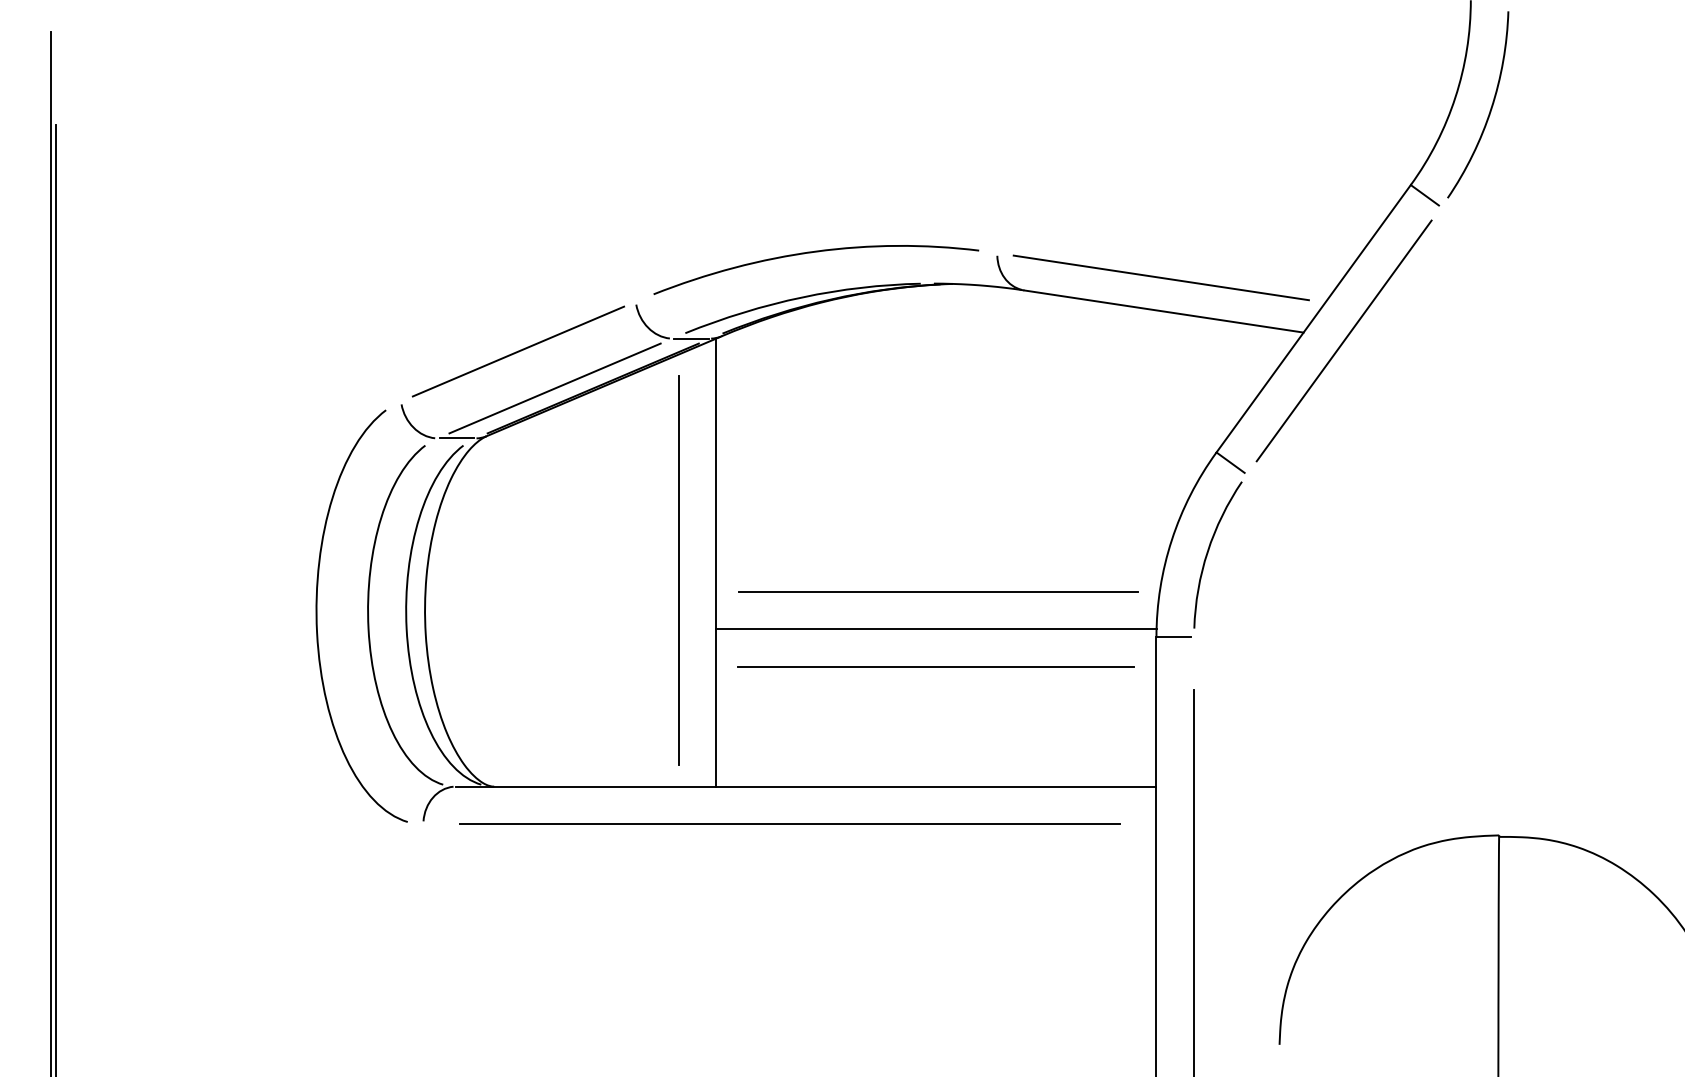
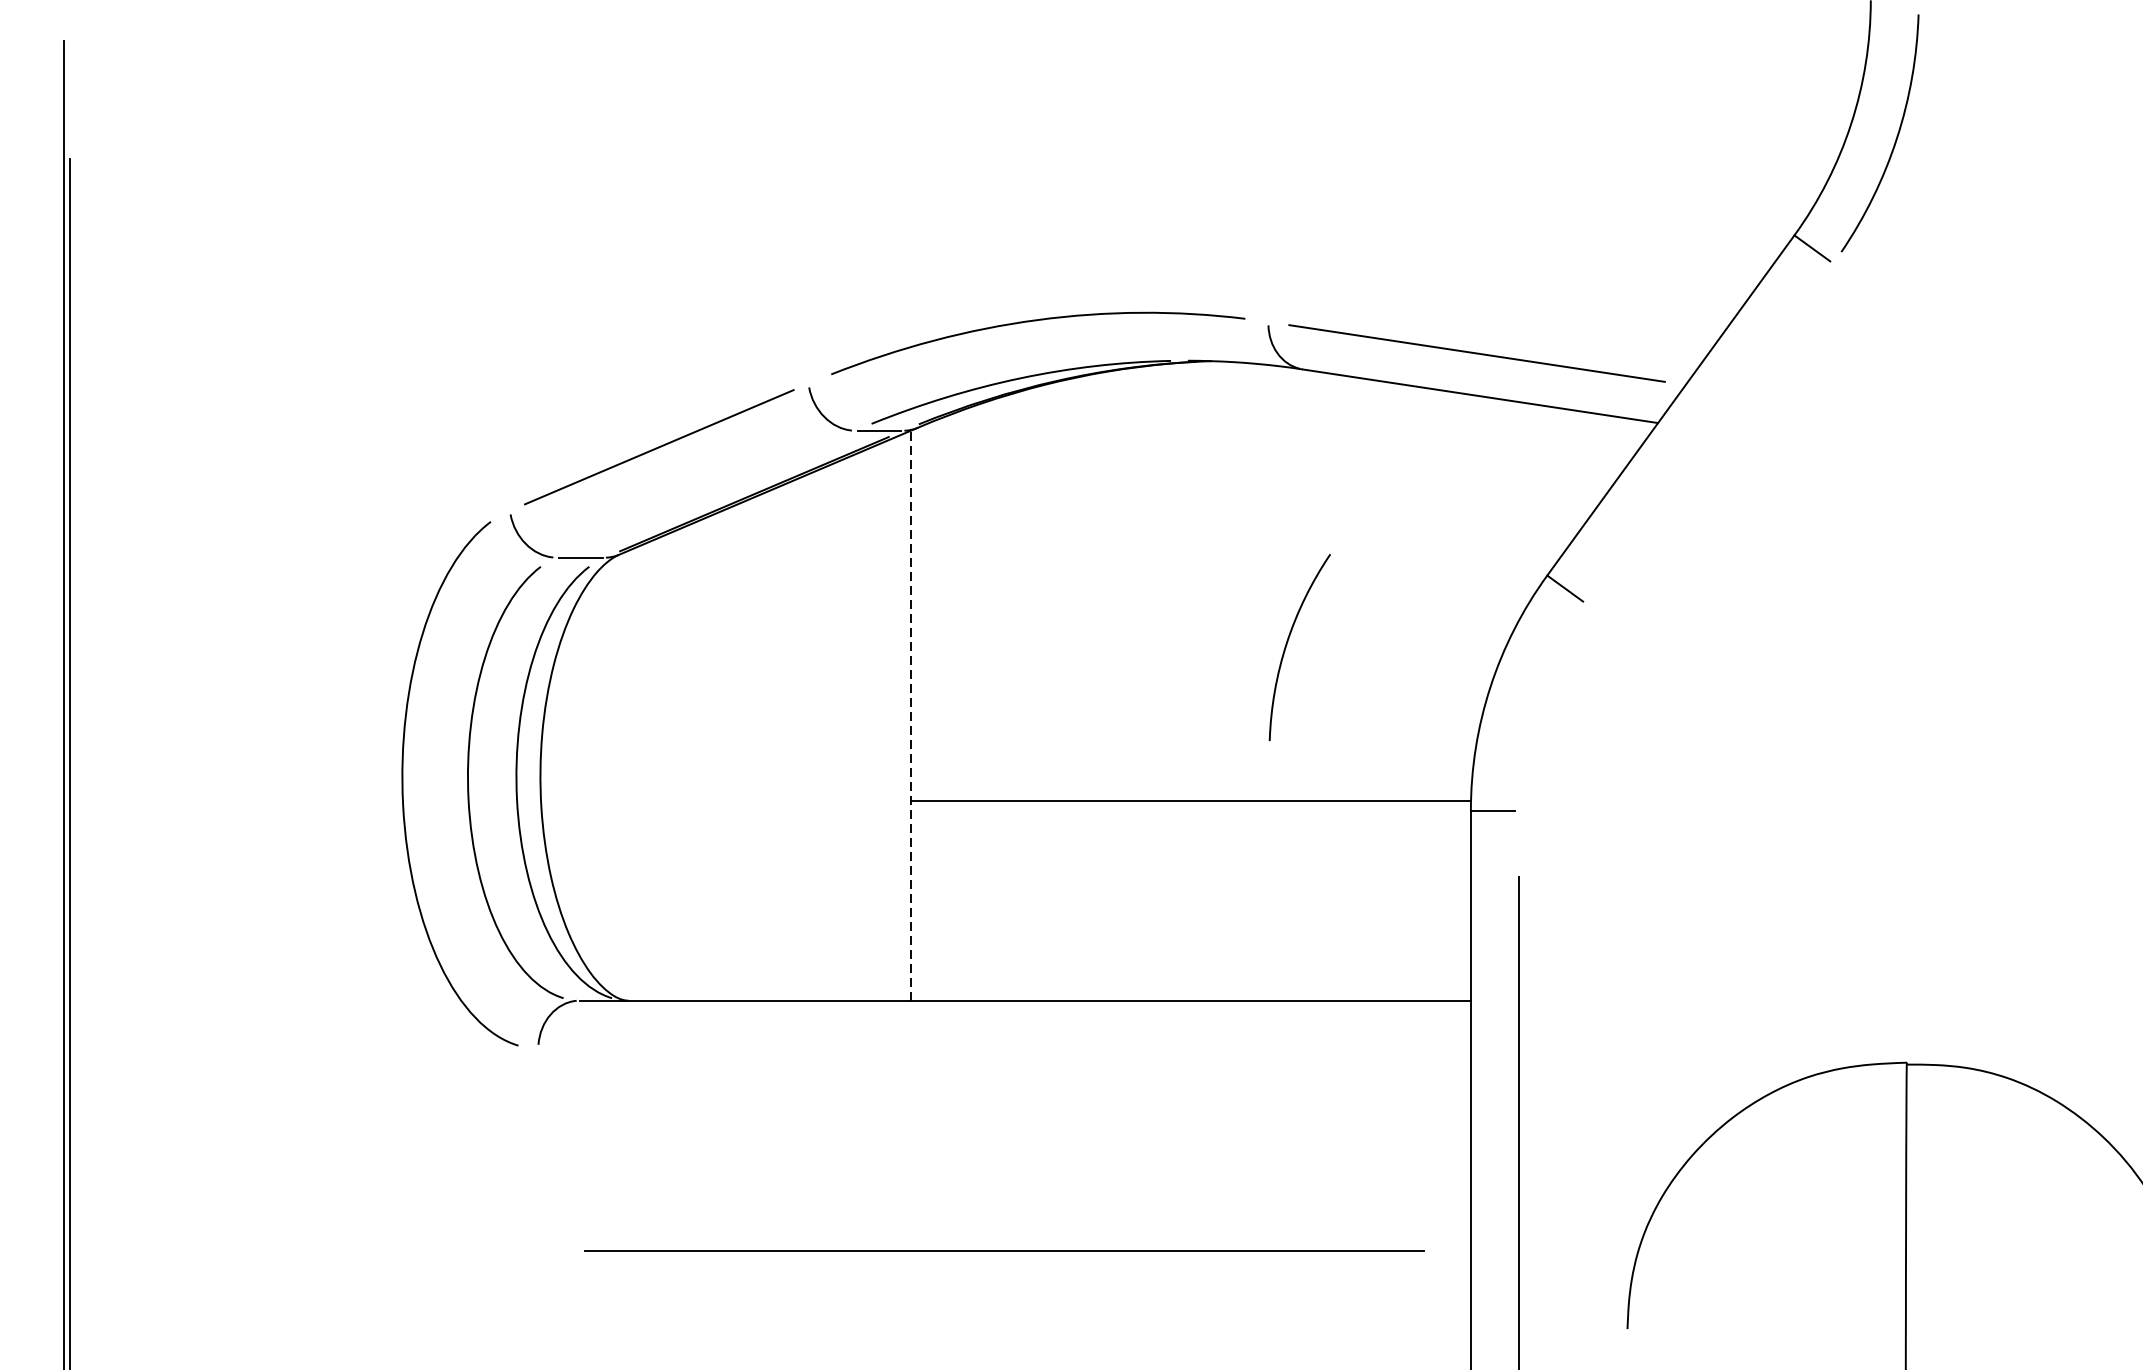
line: (1343, 340) -> (1708, 433), removed
line: (554, 388) -> (705, 494), removed
arc: (1209, 550) -> (1289, 641), moved
line: (716, 562) -> (911, 715), solid -> dashed
line: (678, 570) -> (862, 725), removed
line: (937, 591) -> (1192, 752), removed
line: (936, 667) -> (1191, 849), removed
line: (789, 823) -> (1004, 1249), moved

